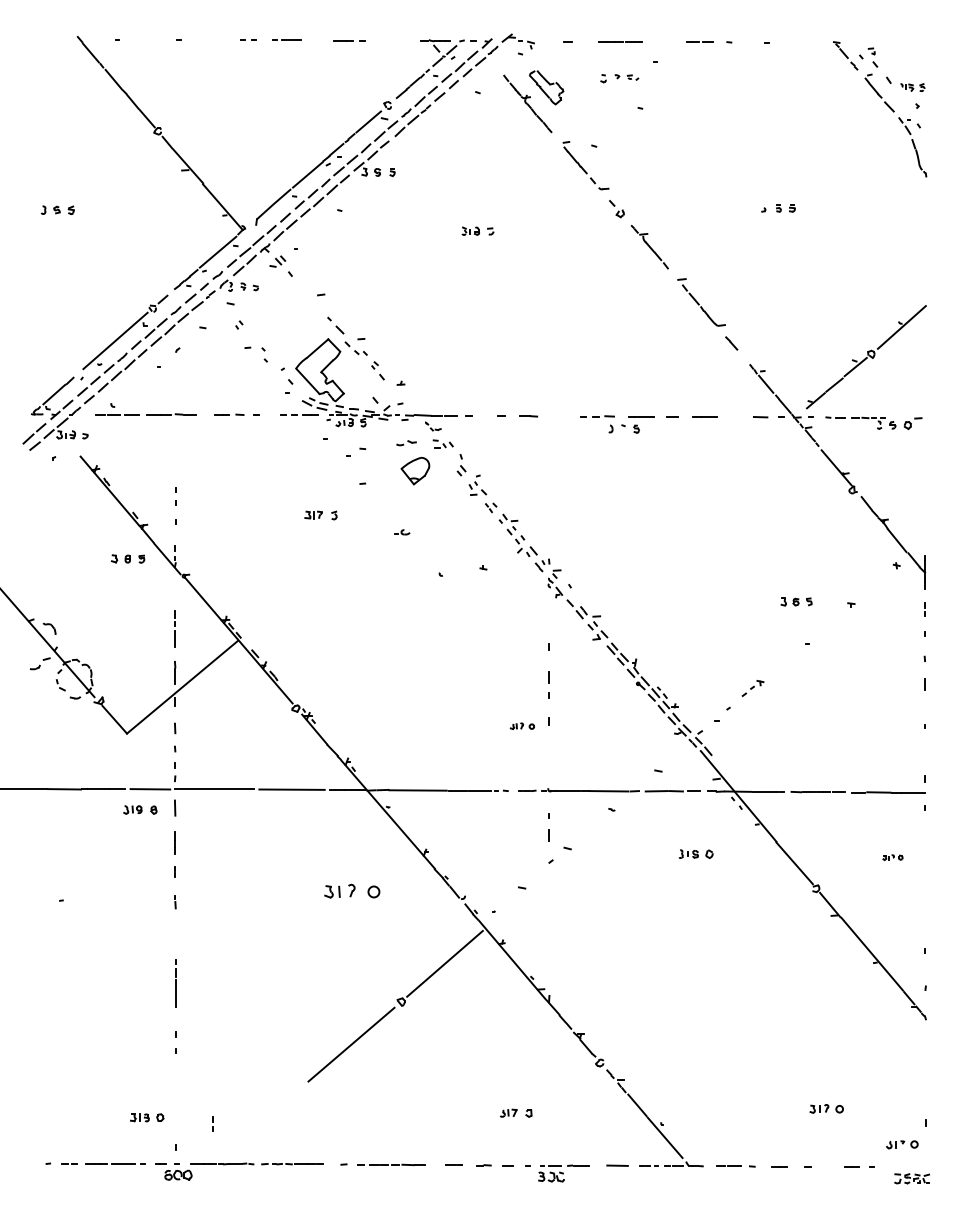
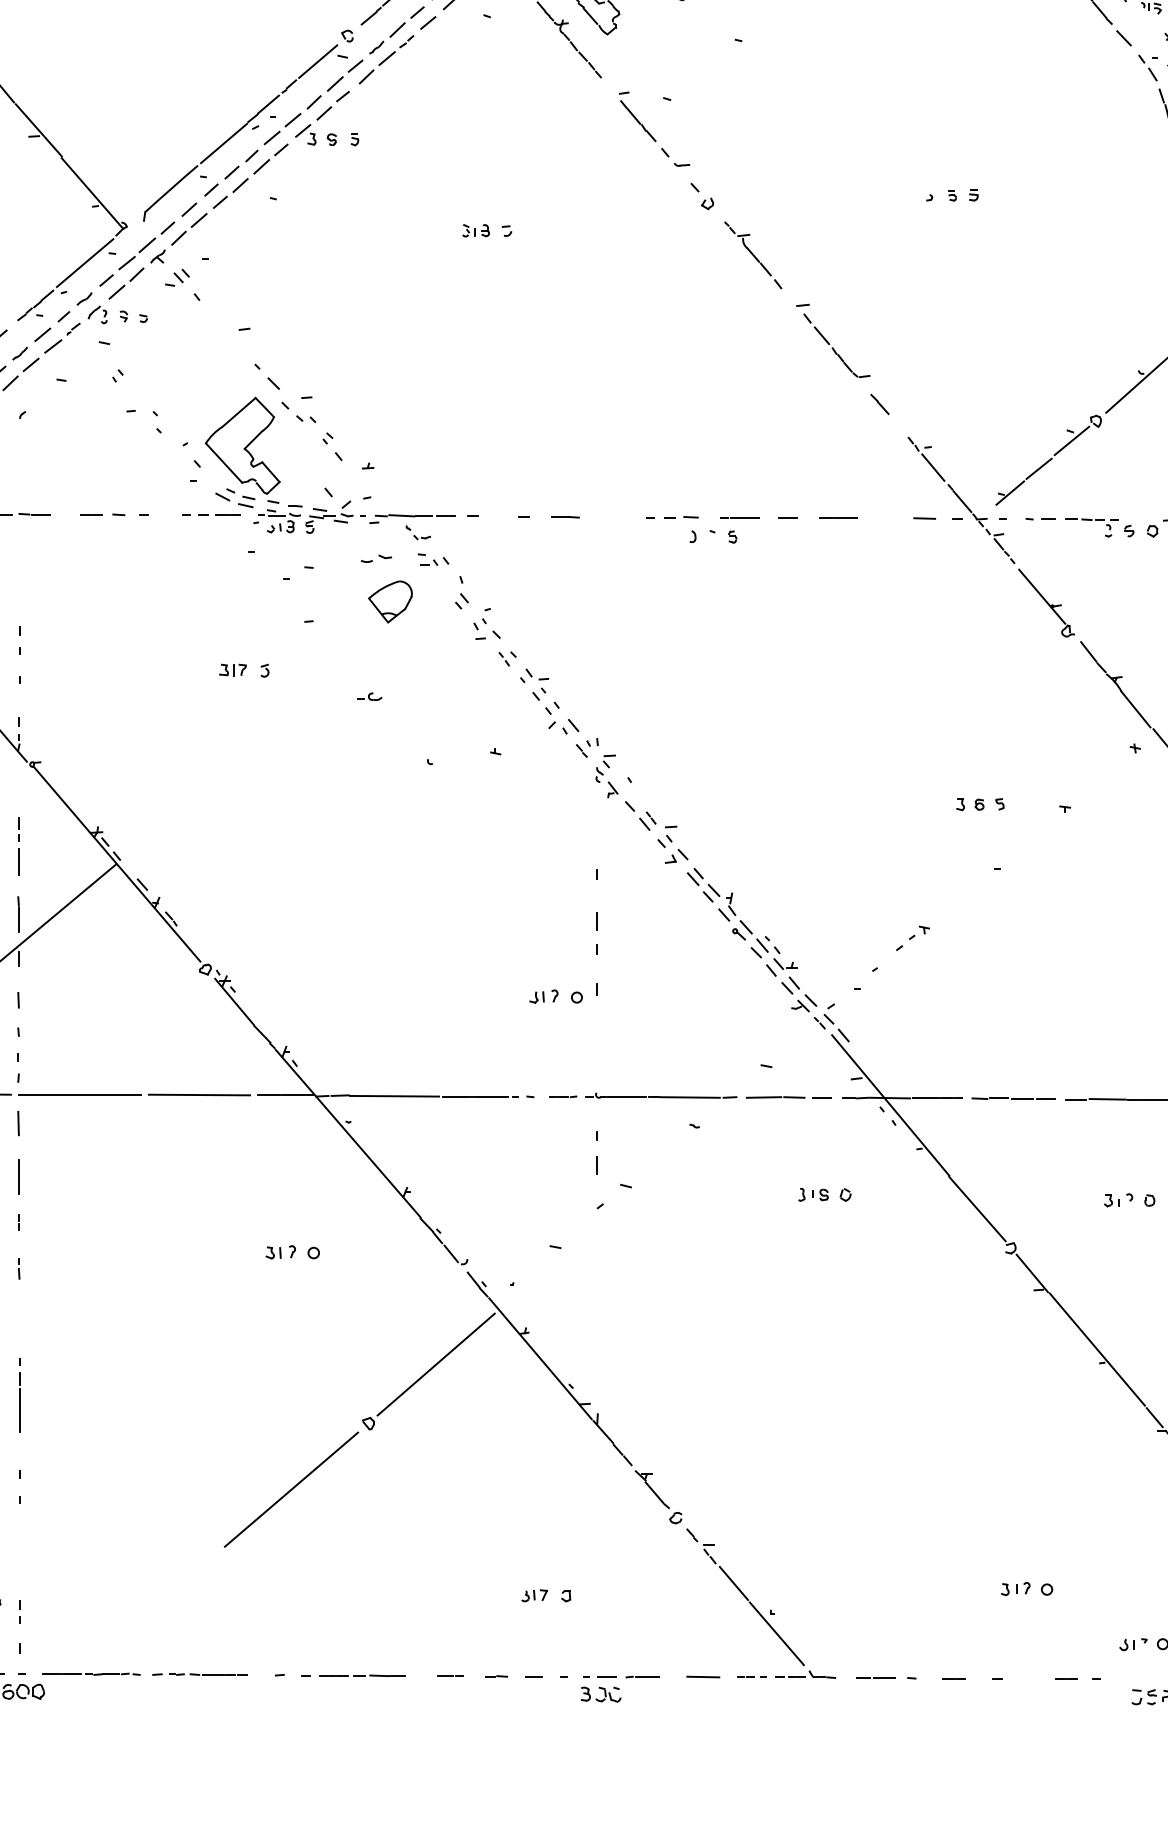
part: (522, 726) -> (556, 997), size x1.43
part: (892, 857) -> (1128, 1199), size x1.67
part: (352, 891) -> (293, 1252), size x0.62
line: (212, 1122) -> (19, 1610), moved

